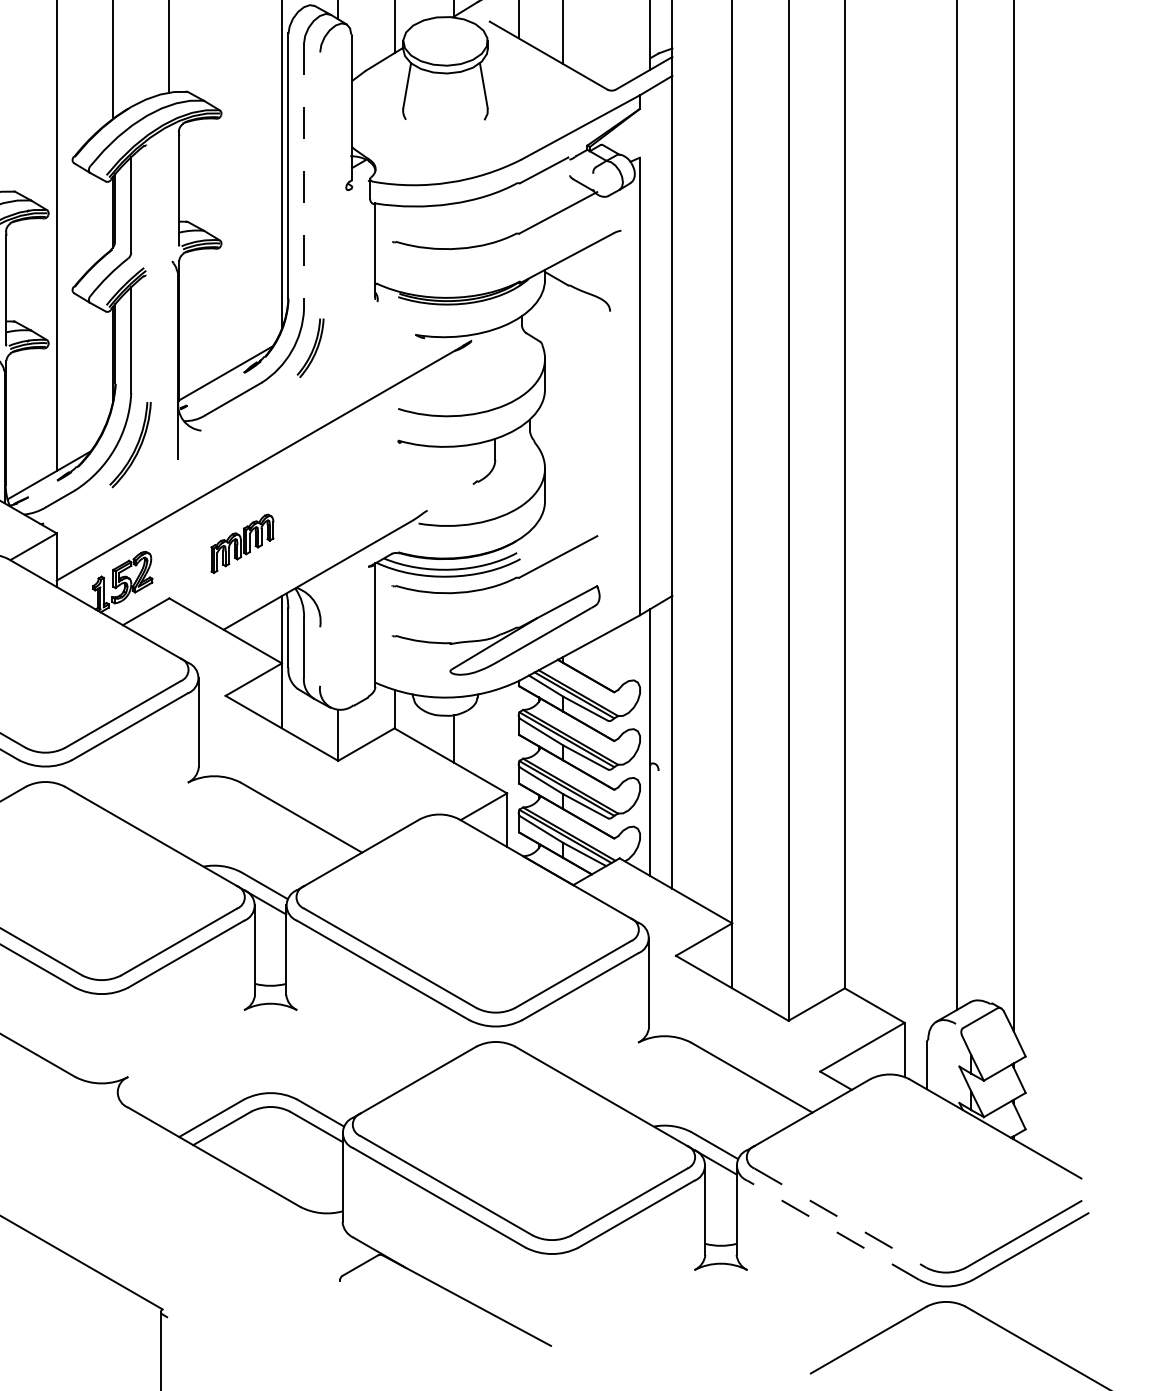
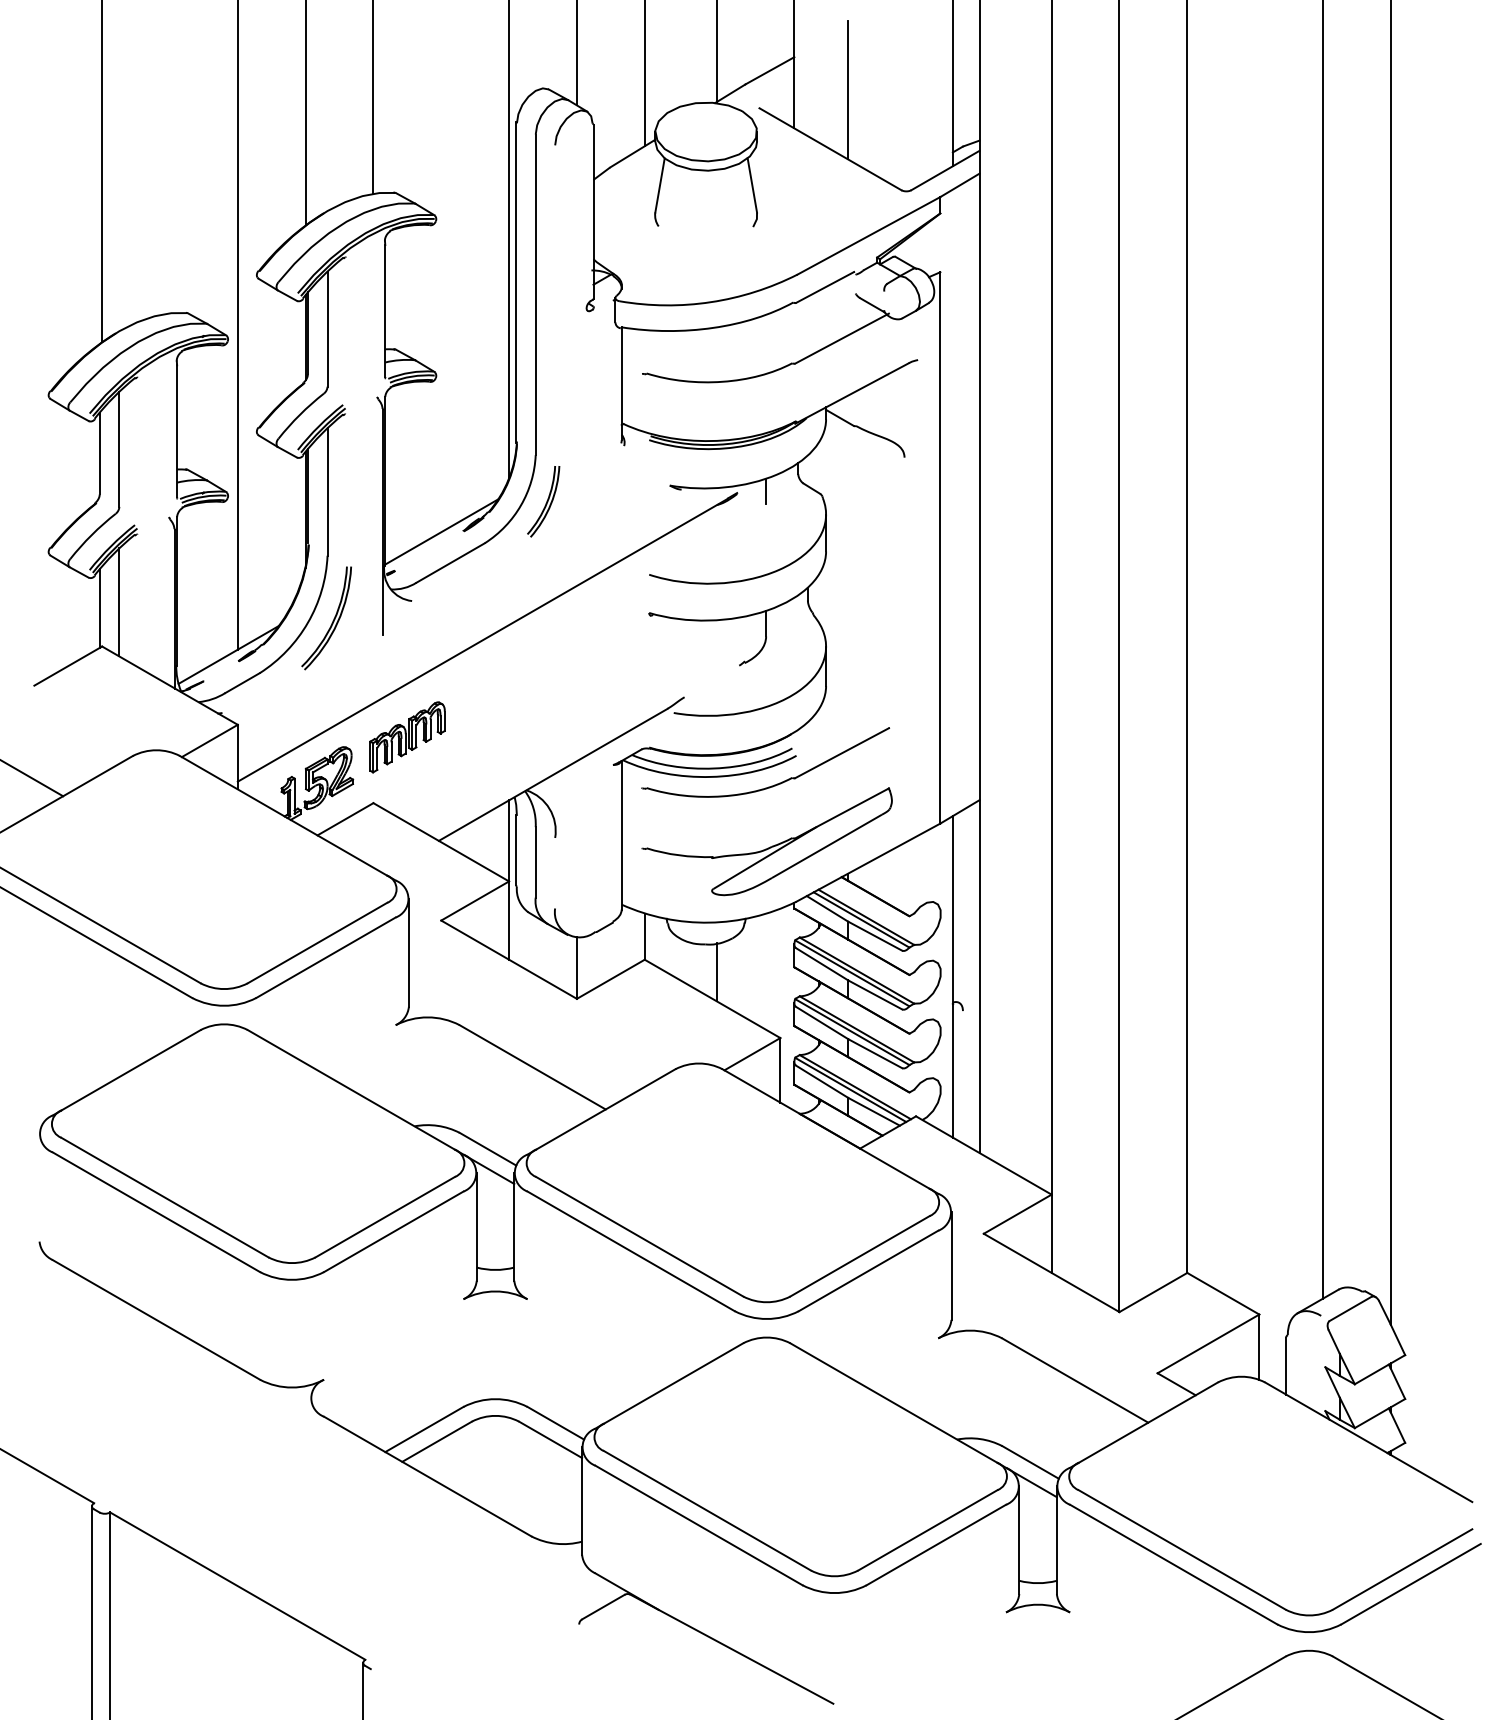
line: (303, 177) -> (535, 295), dashed -> solid
line: (495, 339) -> (766, 491), added
part: (242, 543) -> (407, 737), moved
line: (840, 1217) -> (1182, 1549), dashed -> solid
line: (833, 1230) -> (1173, 1564), dashed -> solid

